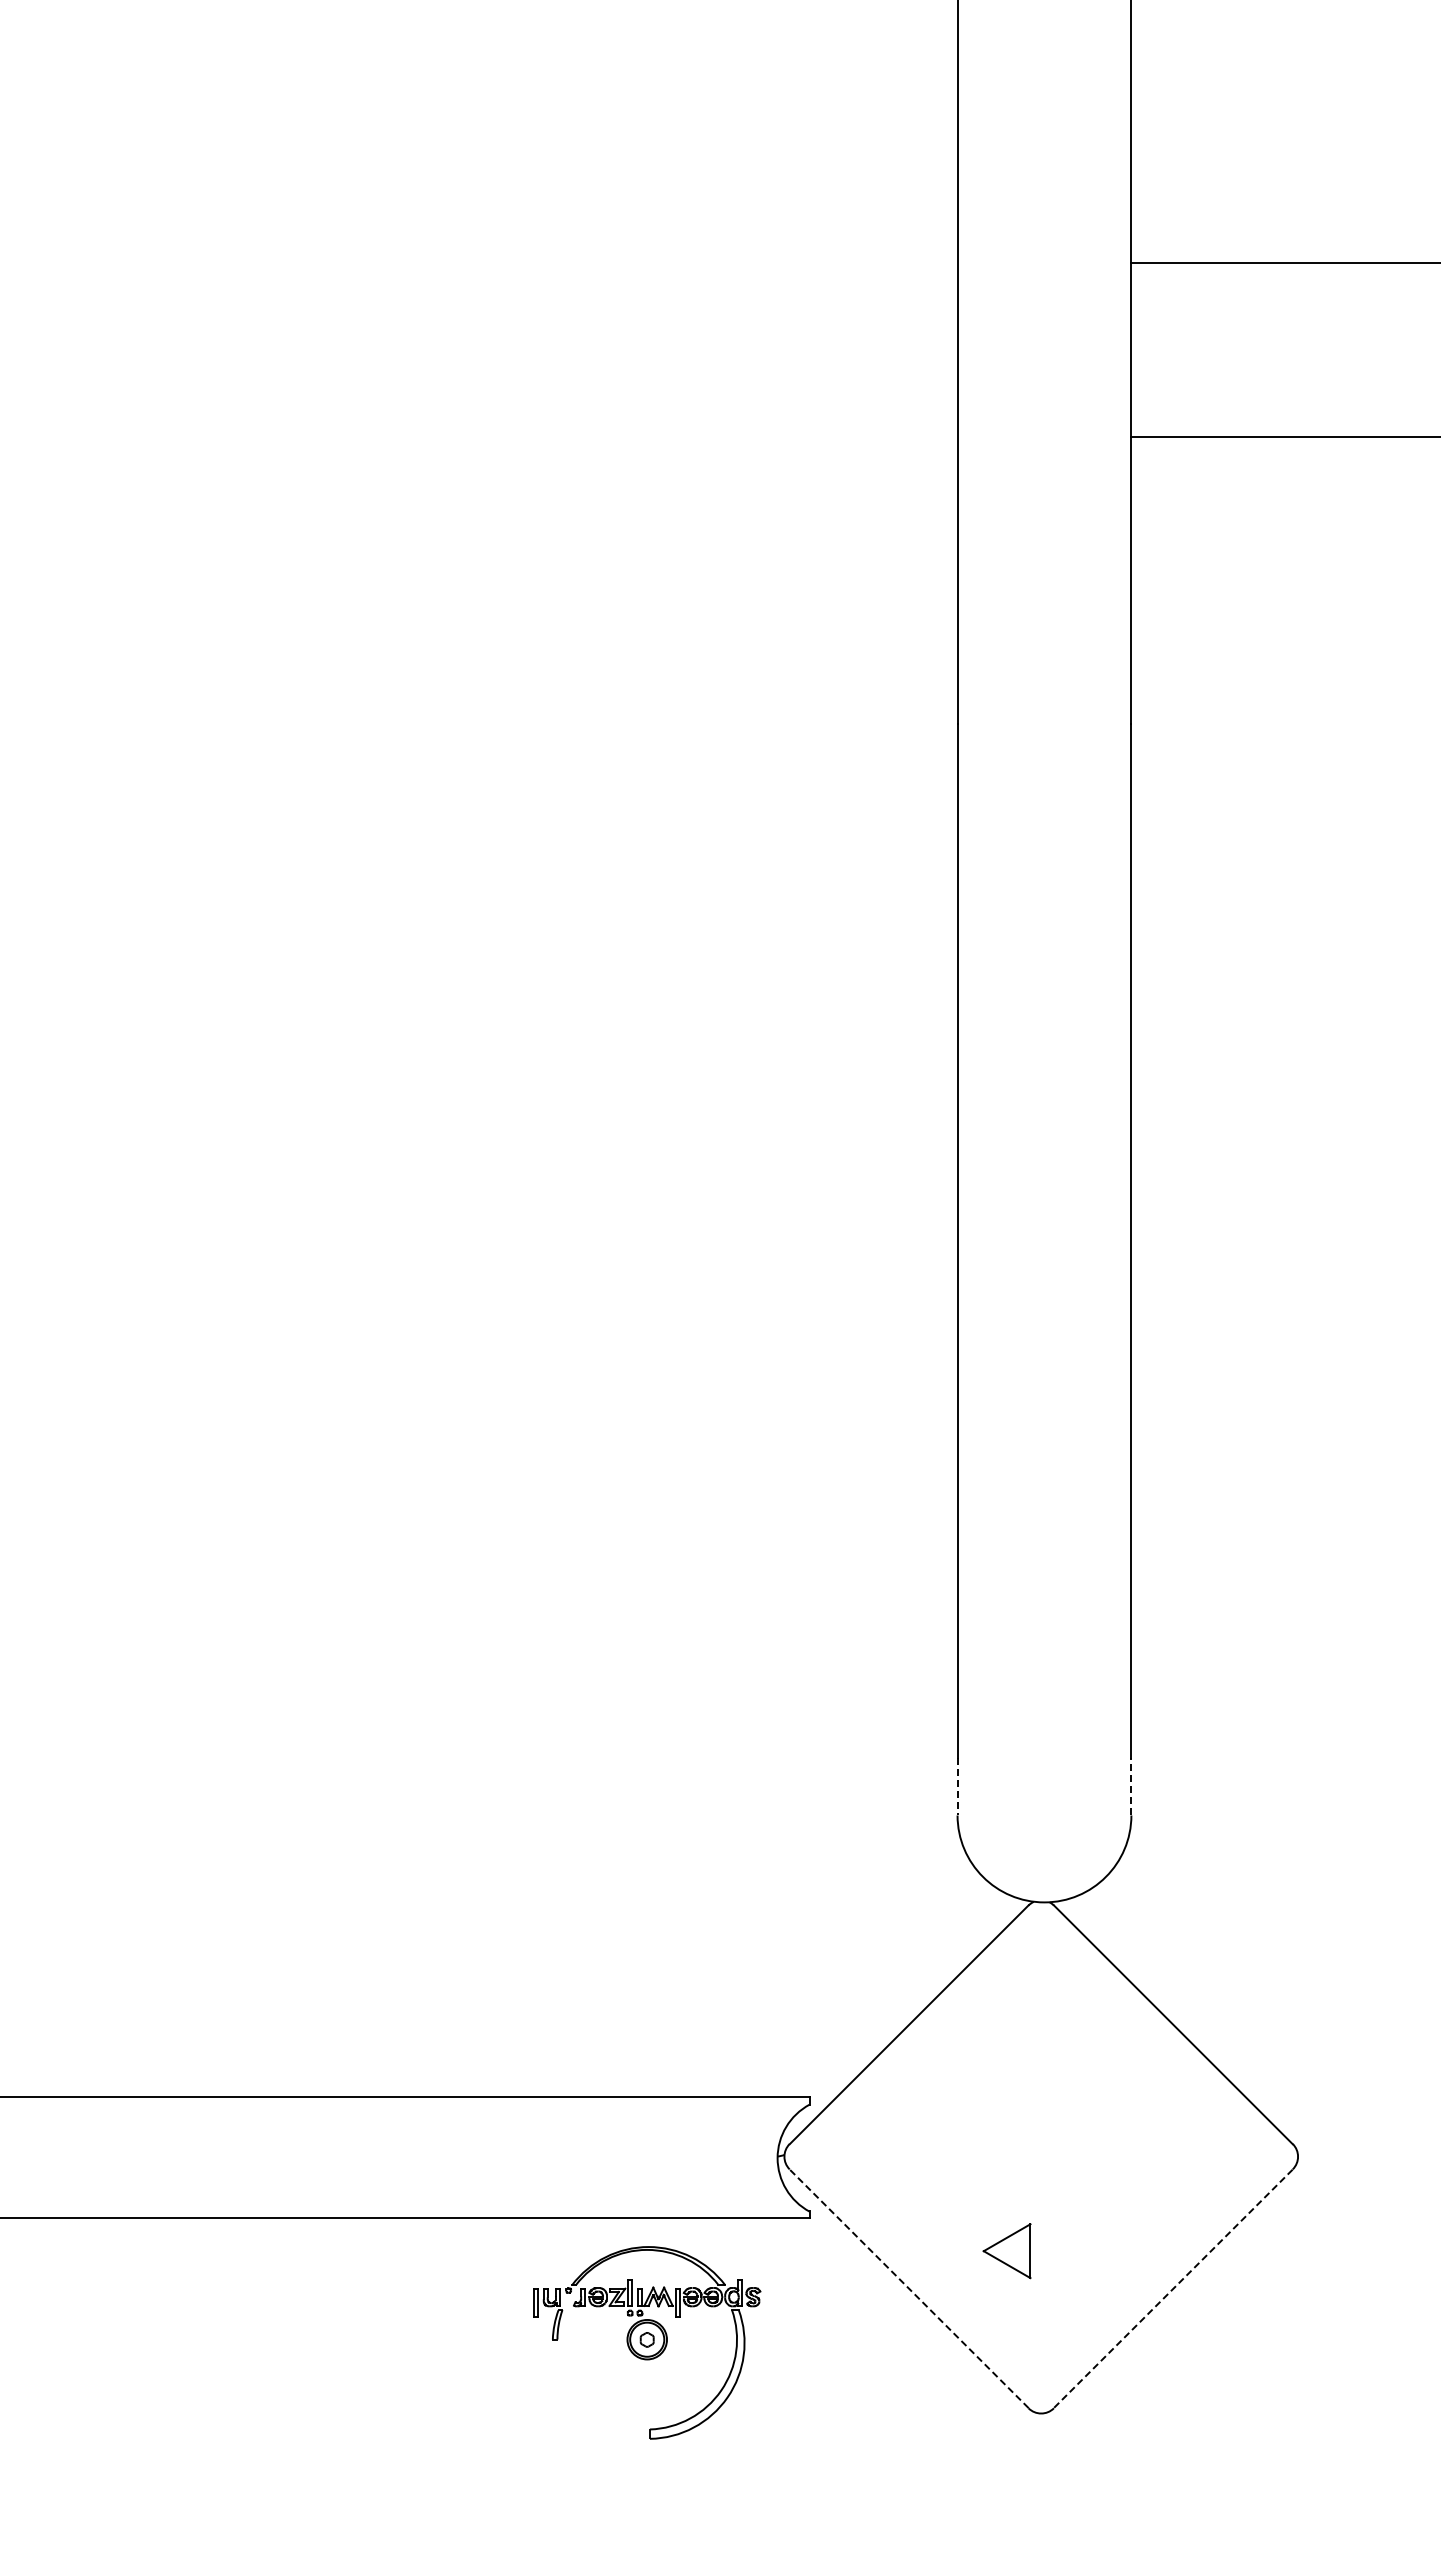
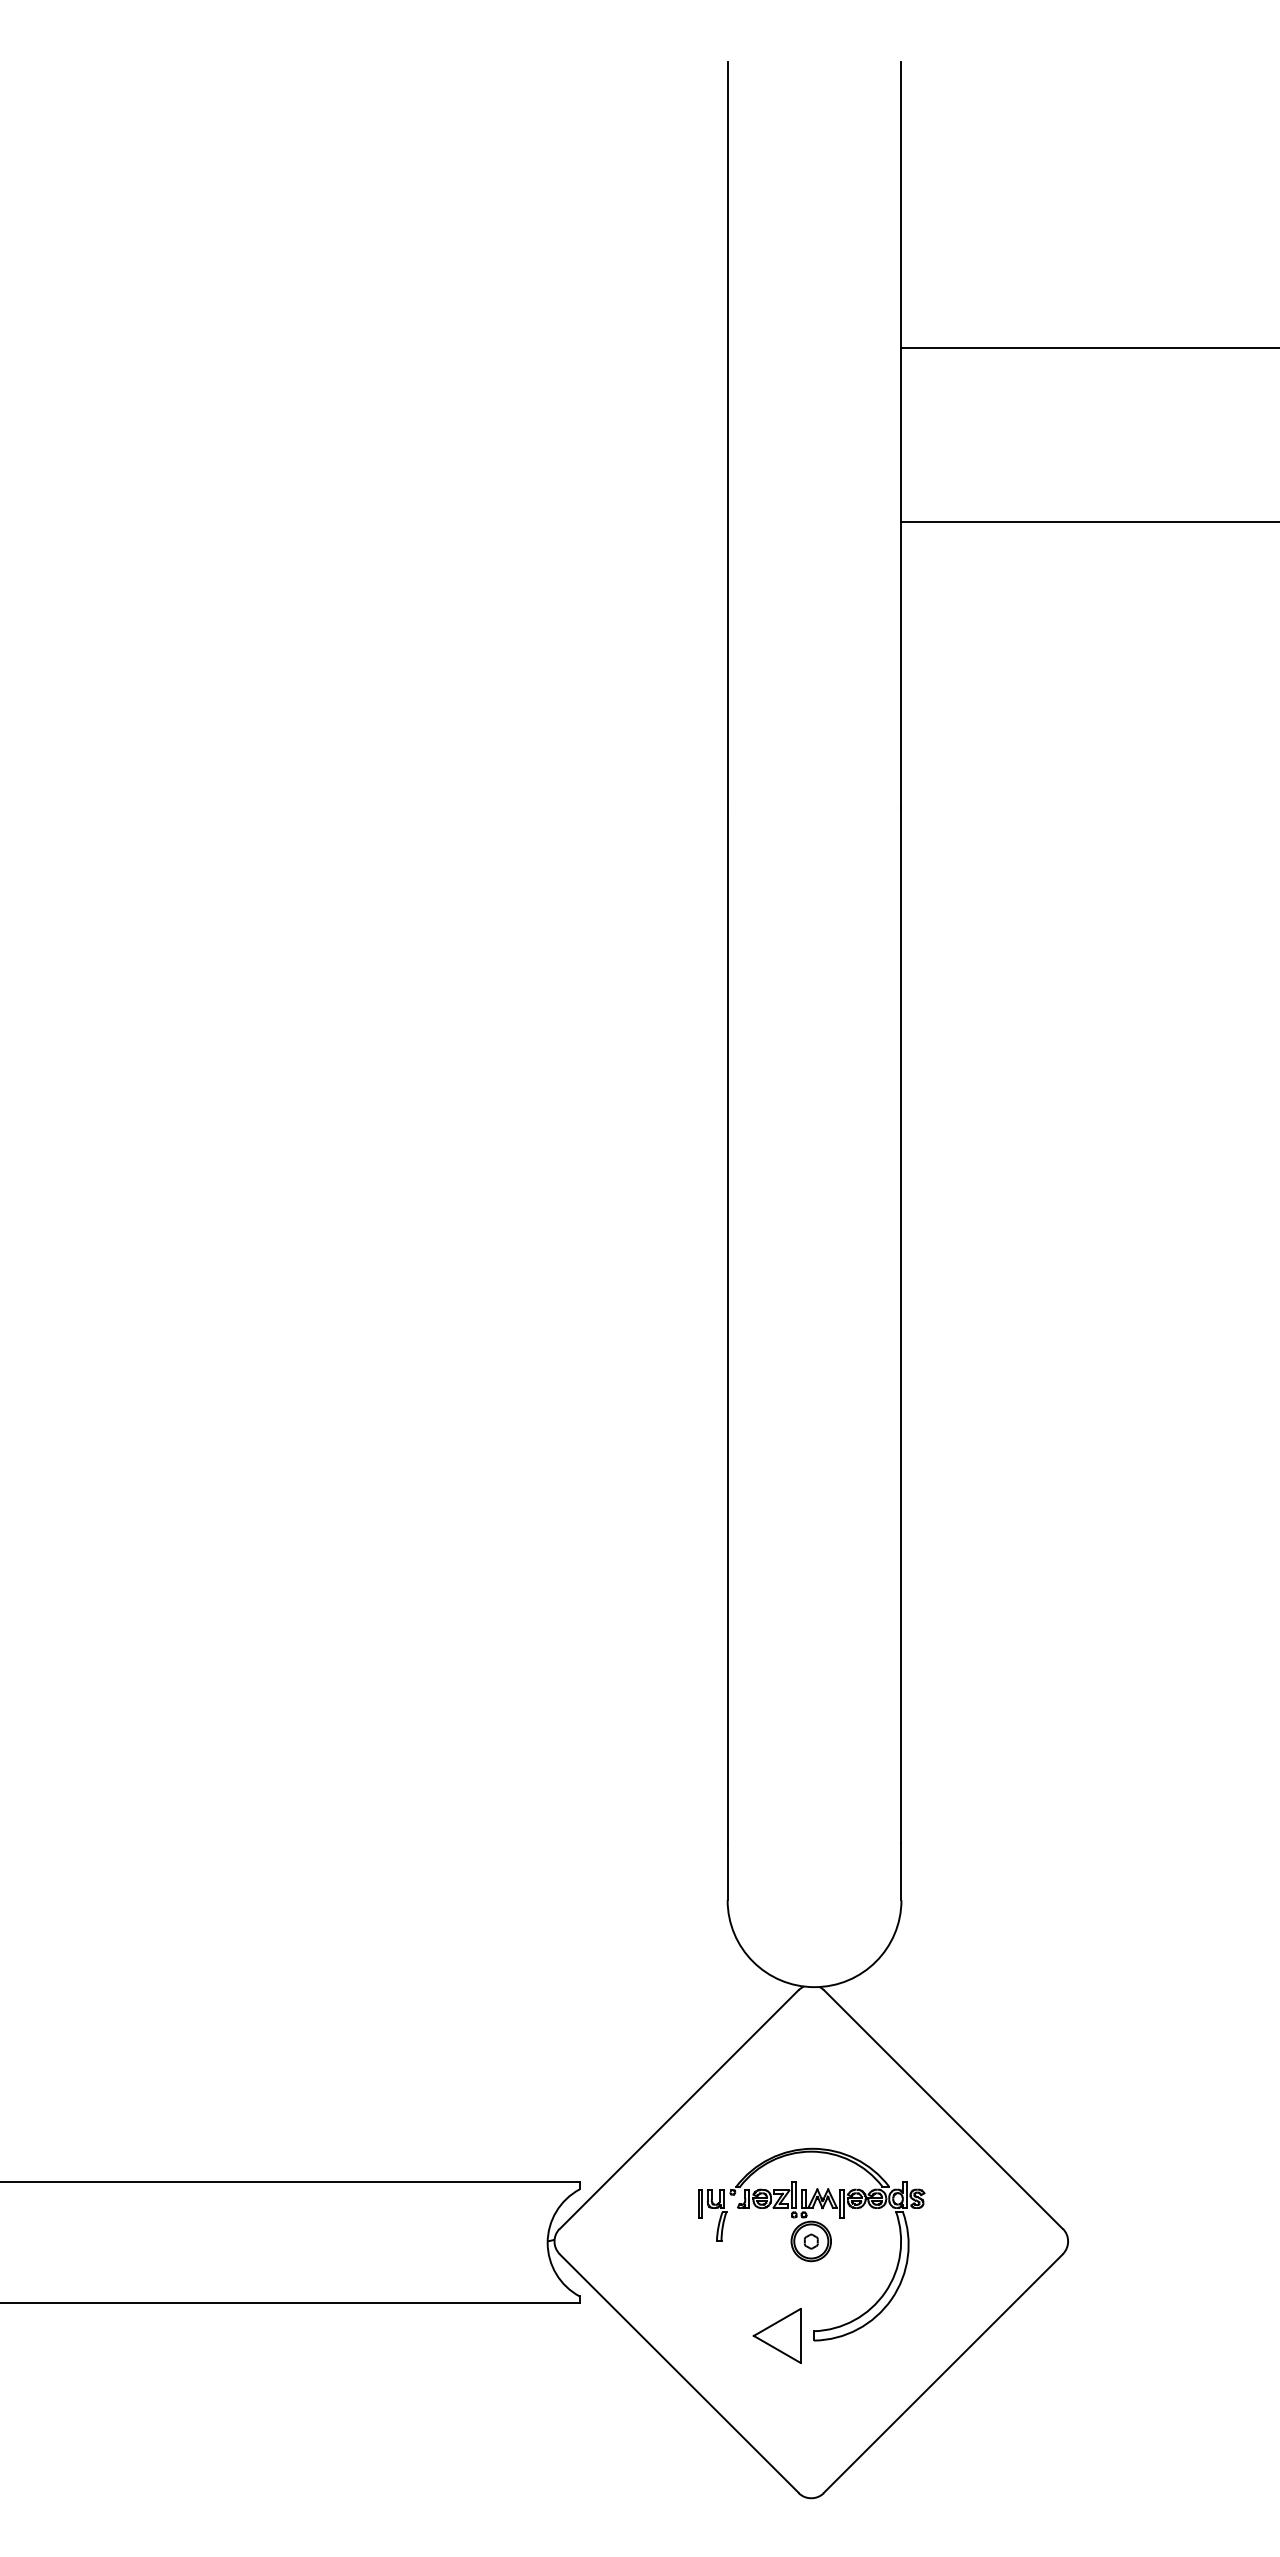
line: (957, 1786) -> (727, 1871), dashed -> solid
line: (1131, 1786) -> (901, 1871), dashed -> solid
line: (909, 2288) -> (679, 2373), dashed -> solid
line: (1173, 2288) -> (943, 2373), dashed -> solid
part: (647, 2342) -> (811, 2244), moved

